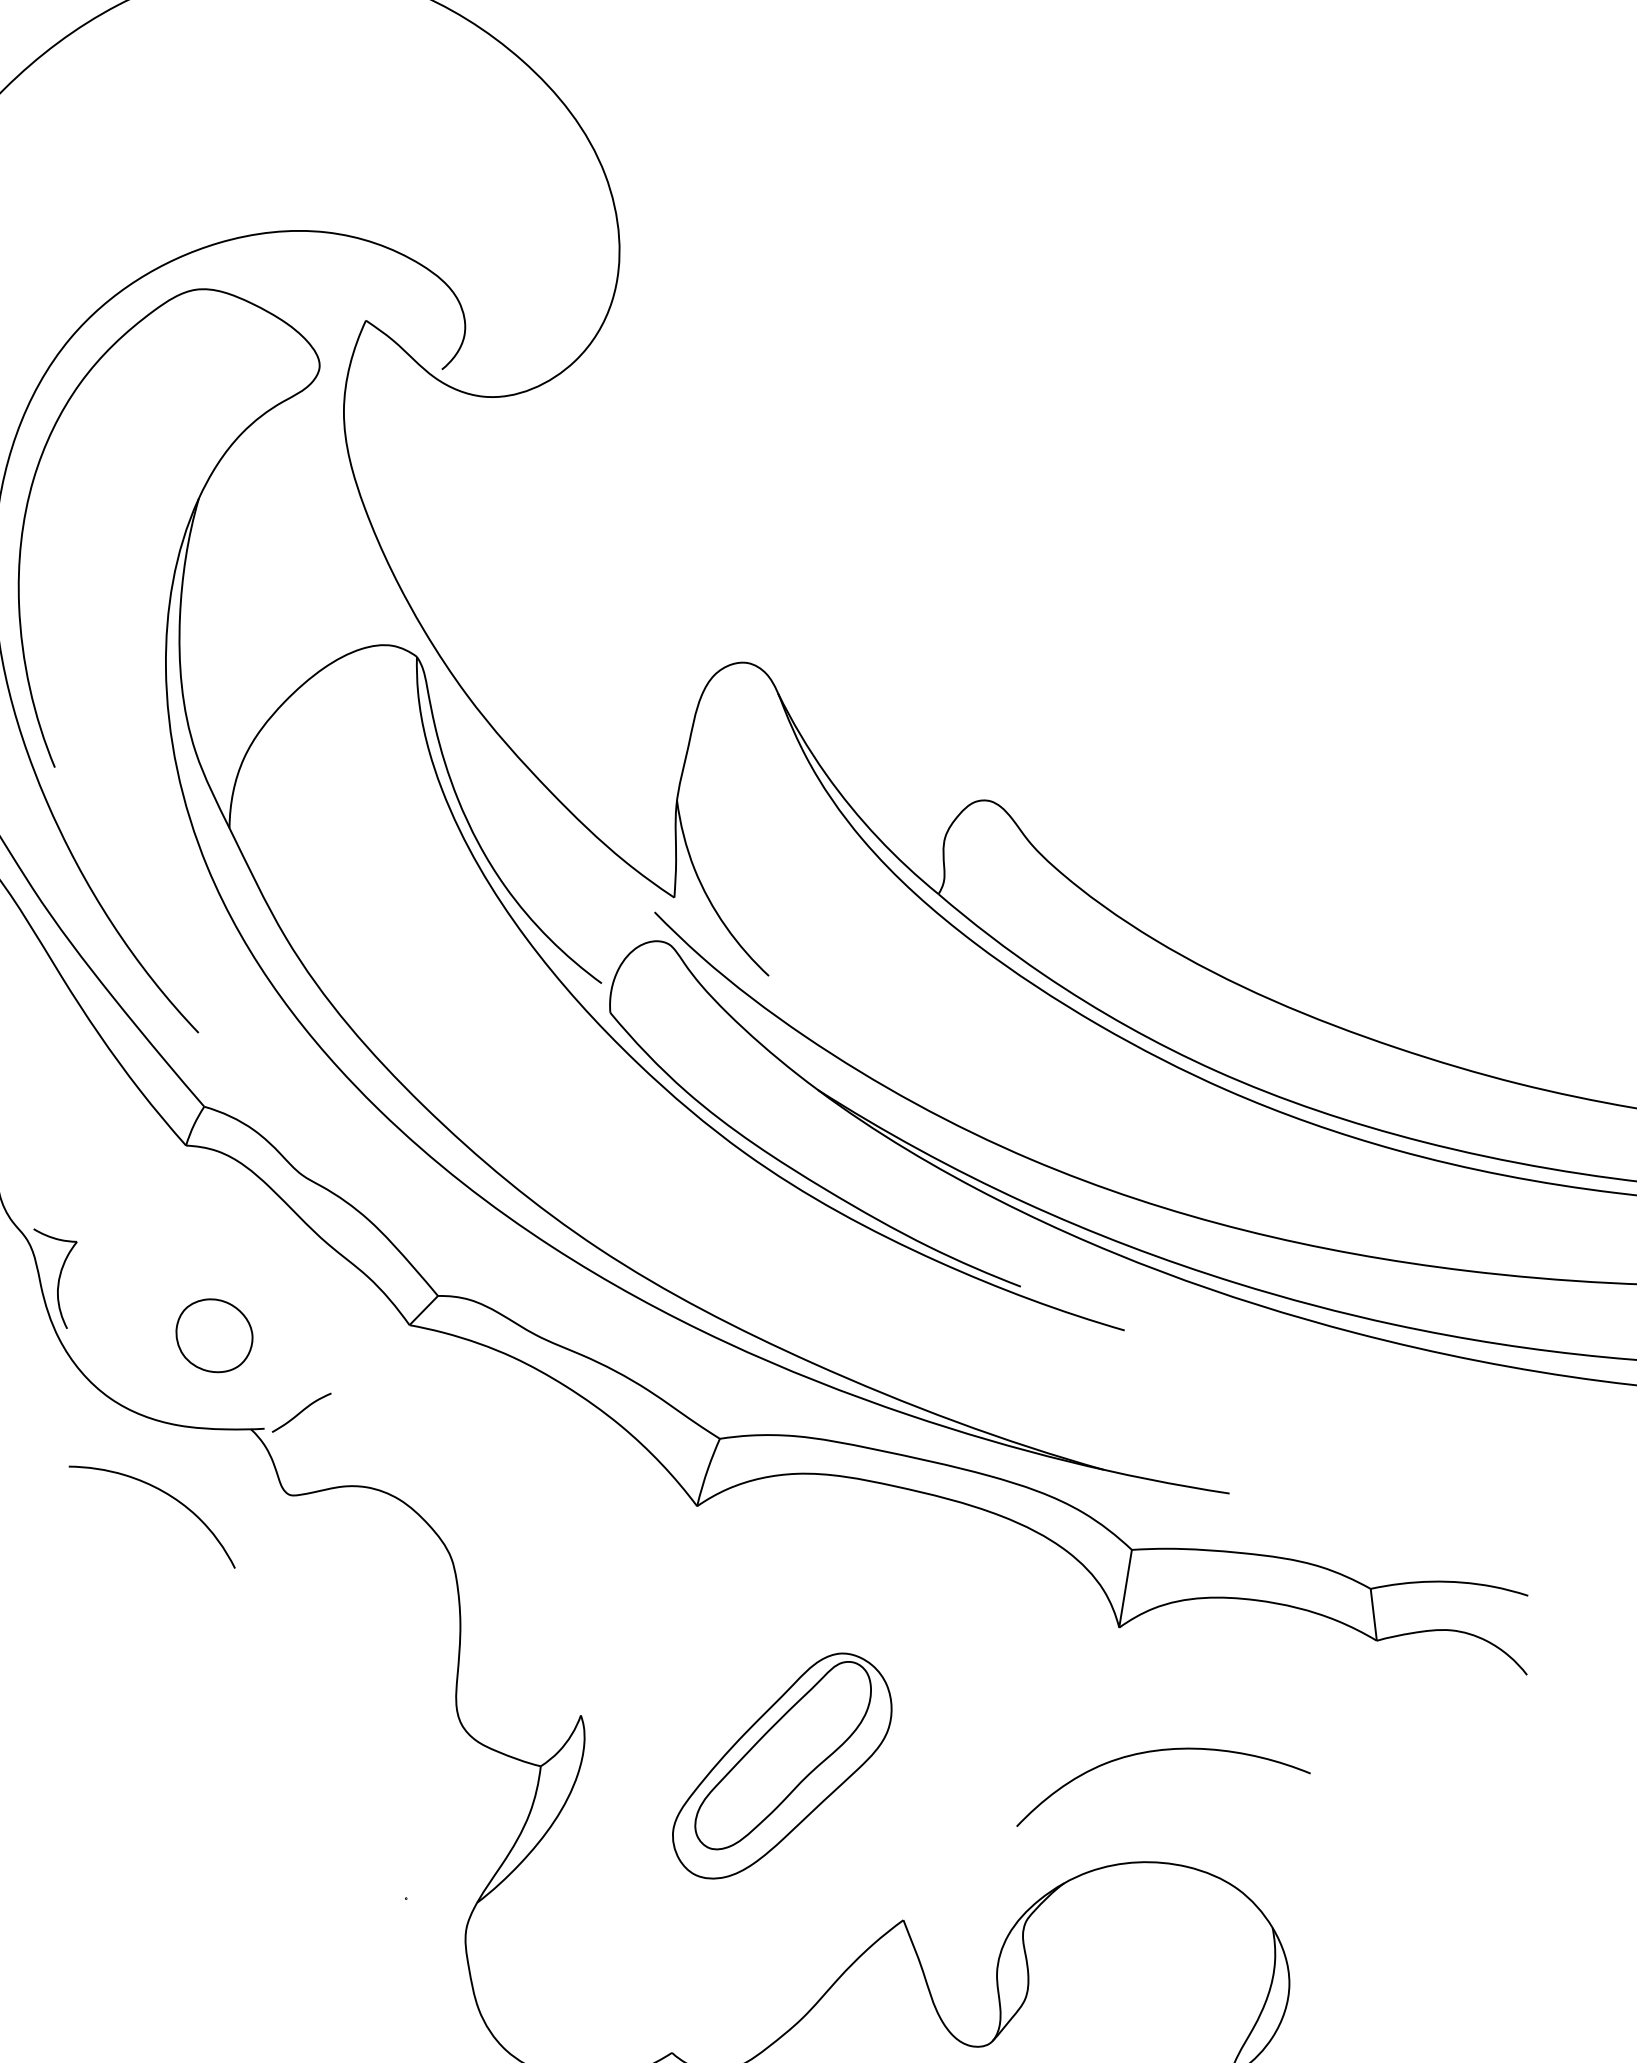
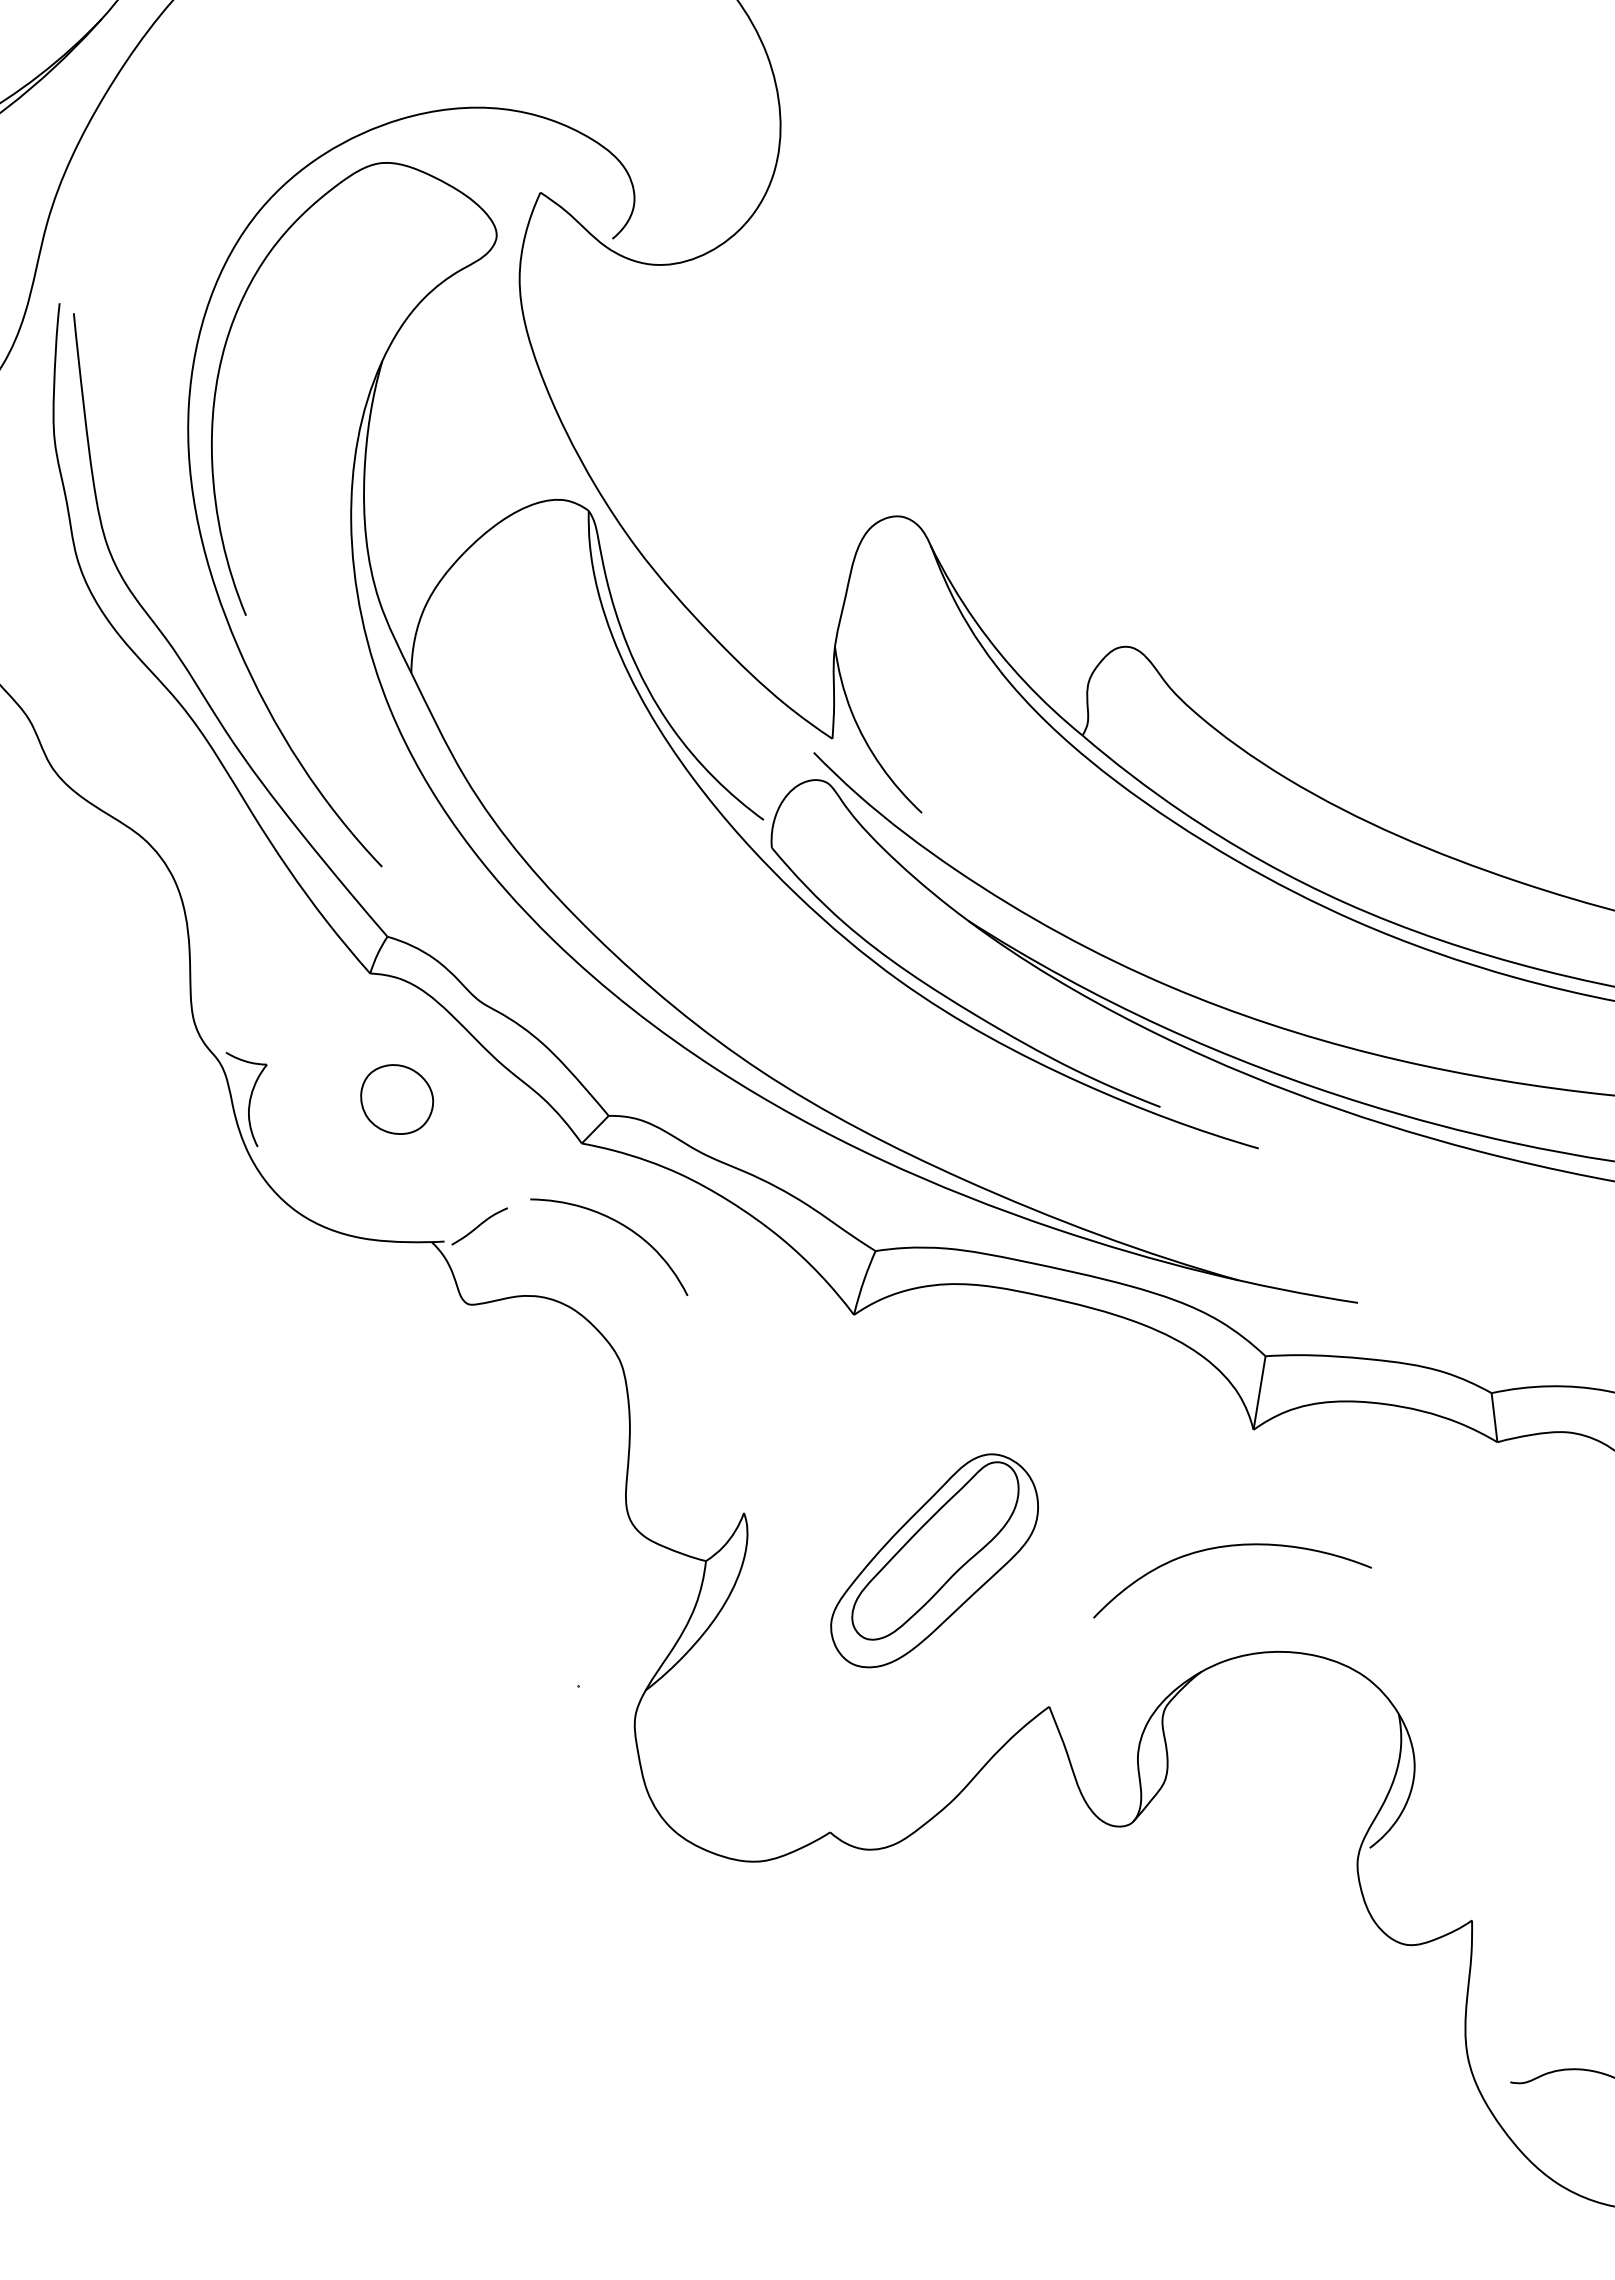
part: (214, 1335) -> (397, 1099), moved
curve: (165, 1494) -> (621, 1225), moved
curve: (1157, 1751) -> (1226, 1547), moved

